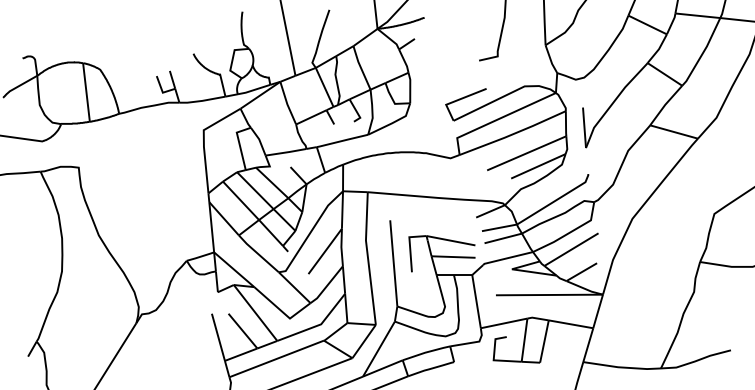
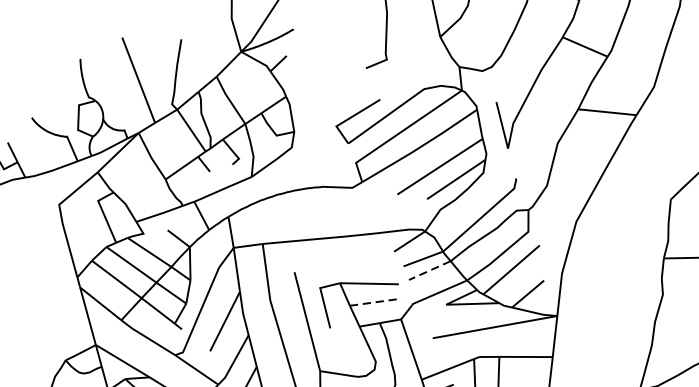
line: (502, 238) -> (428, 270), solid -> dashed
line: (454, 257) -> (376, 302), solid -> dashed

